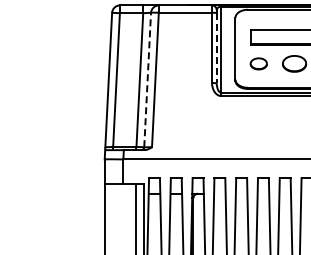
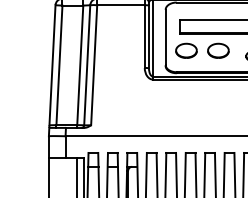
line: (216, 48) -> (148, 37), dashed -> solid
part: (258, 63) -> (186, 50), size x1.43
line: (147, 79) -> (87, 64), dashed -> solid

